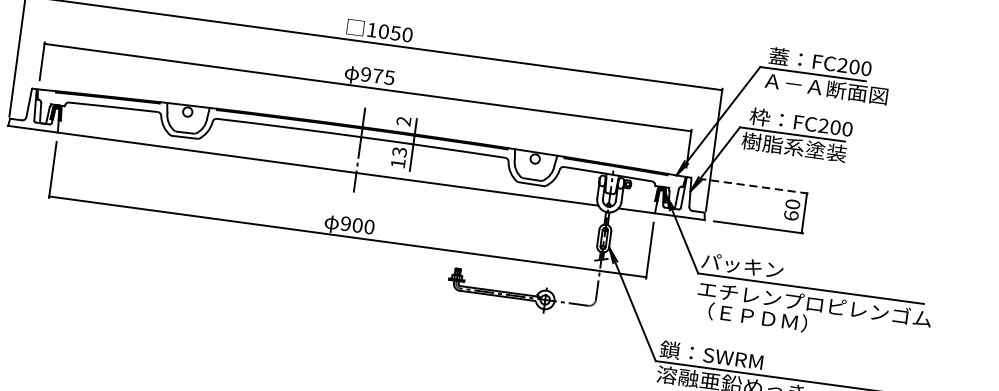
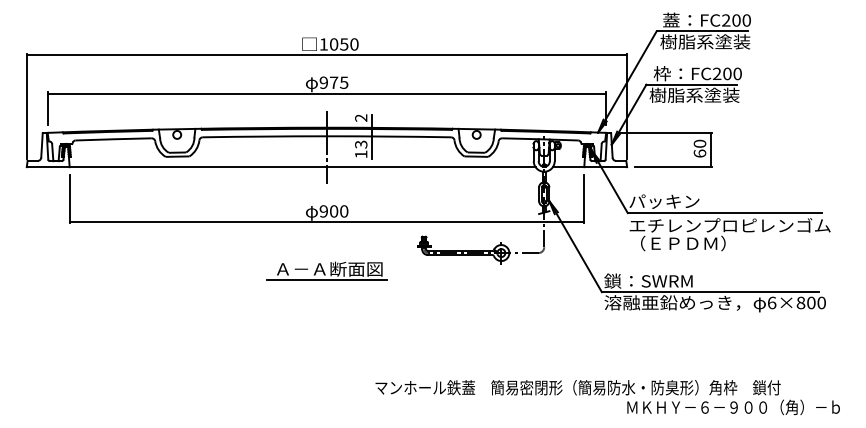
text: (824, 87) -> (713, 41), Ａ－Ａ断面図 -> 樹脂系塗装
line: (754, 185) -> (665, 132), dashed -> solid
part: (339, 292) -> (326, 270), added

